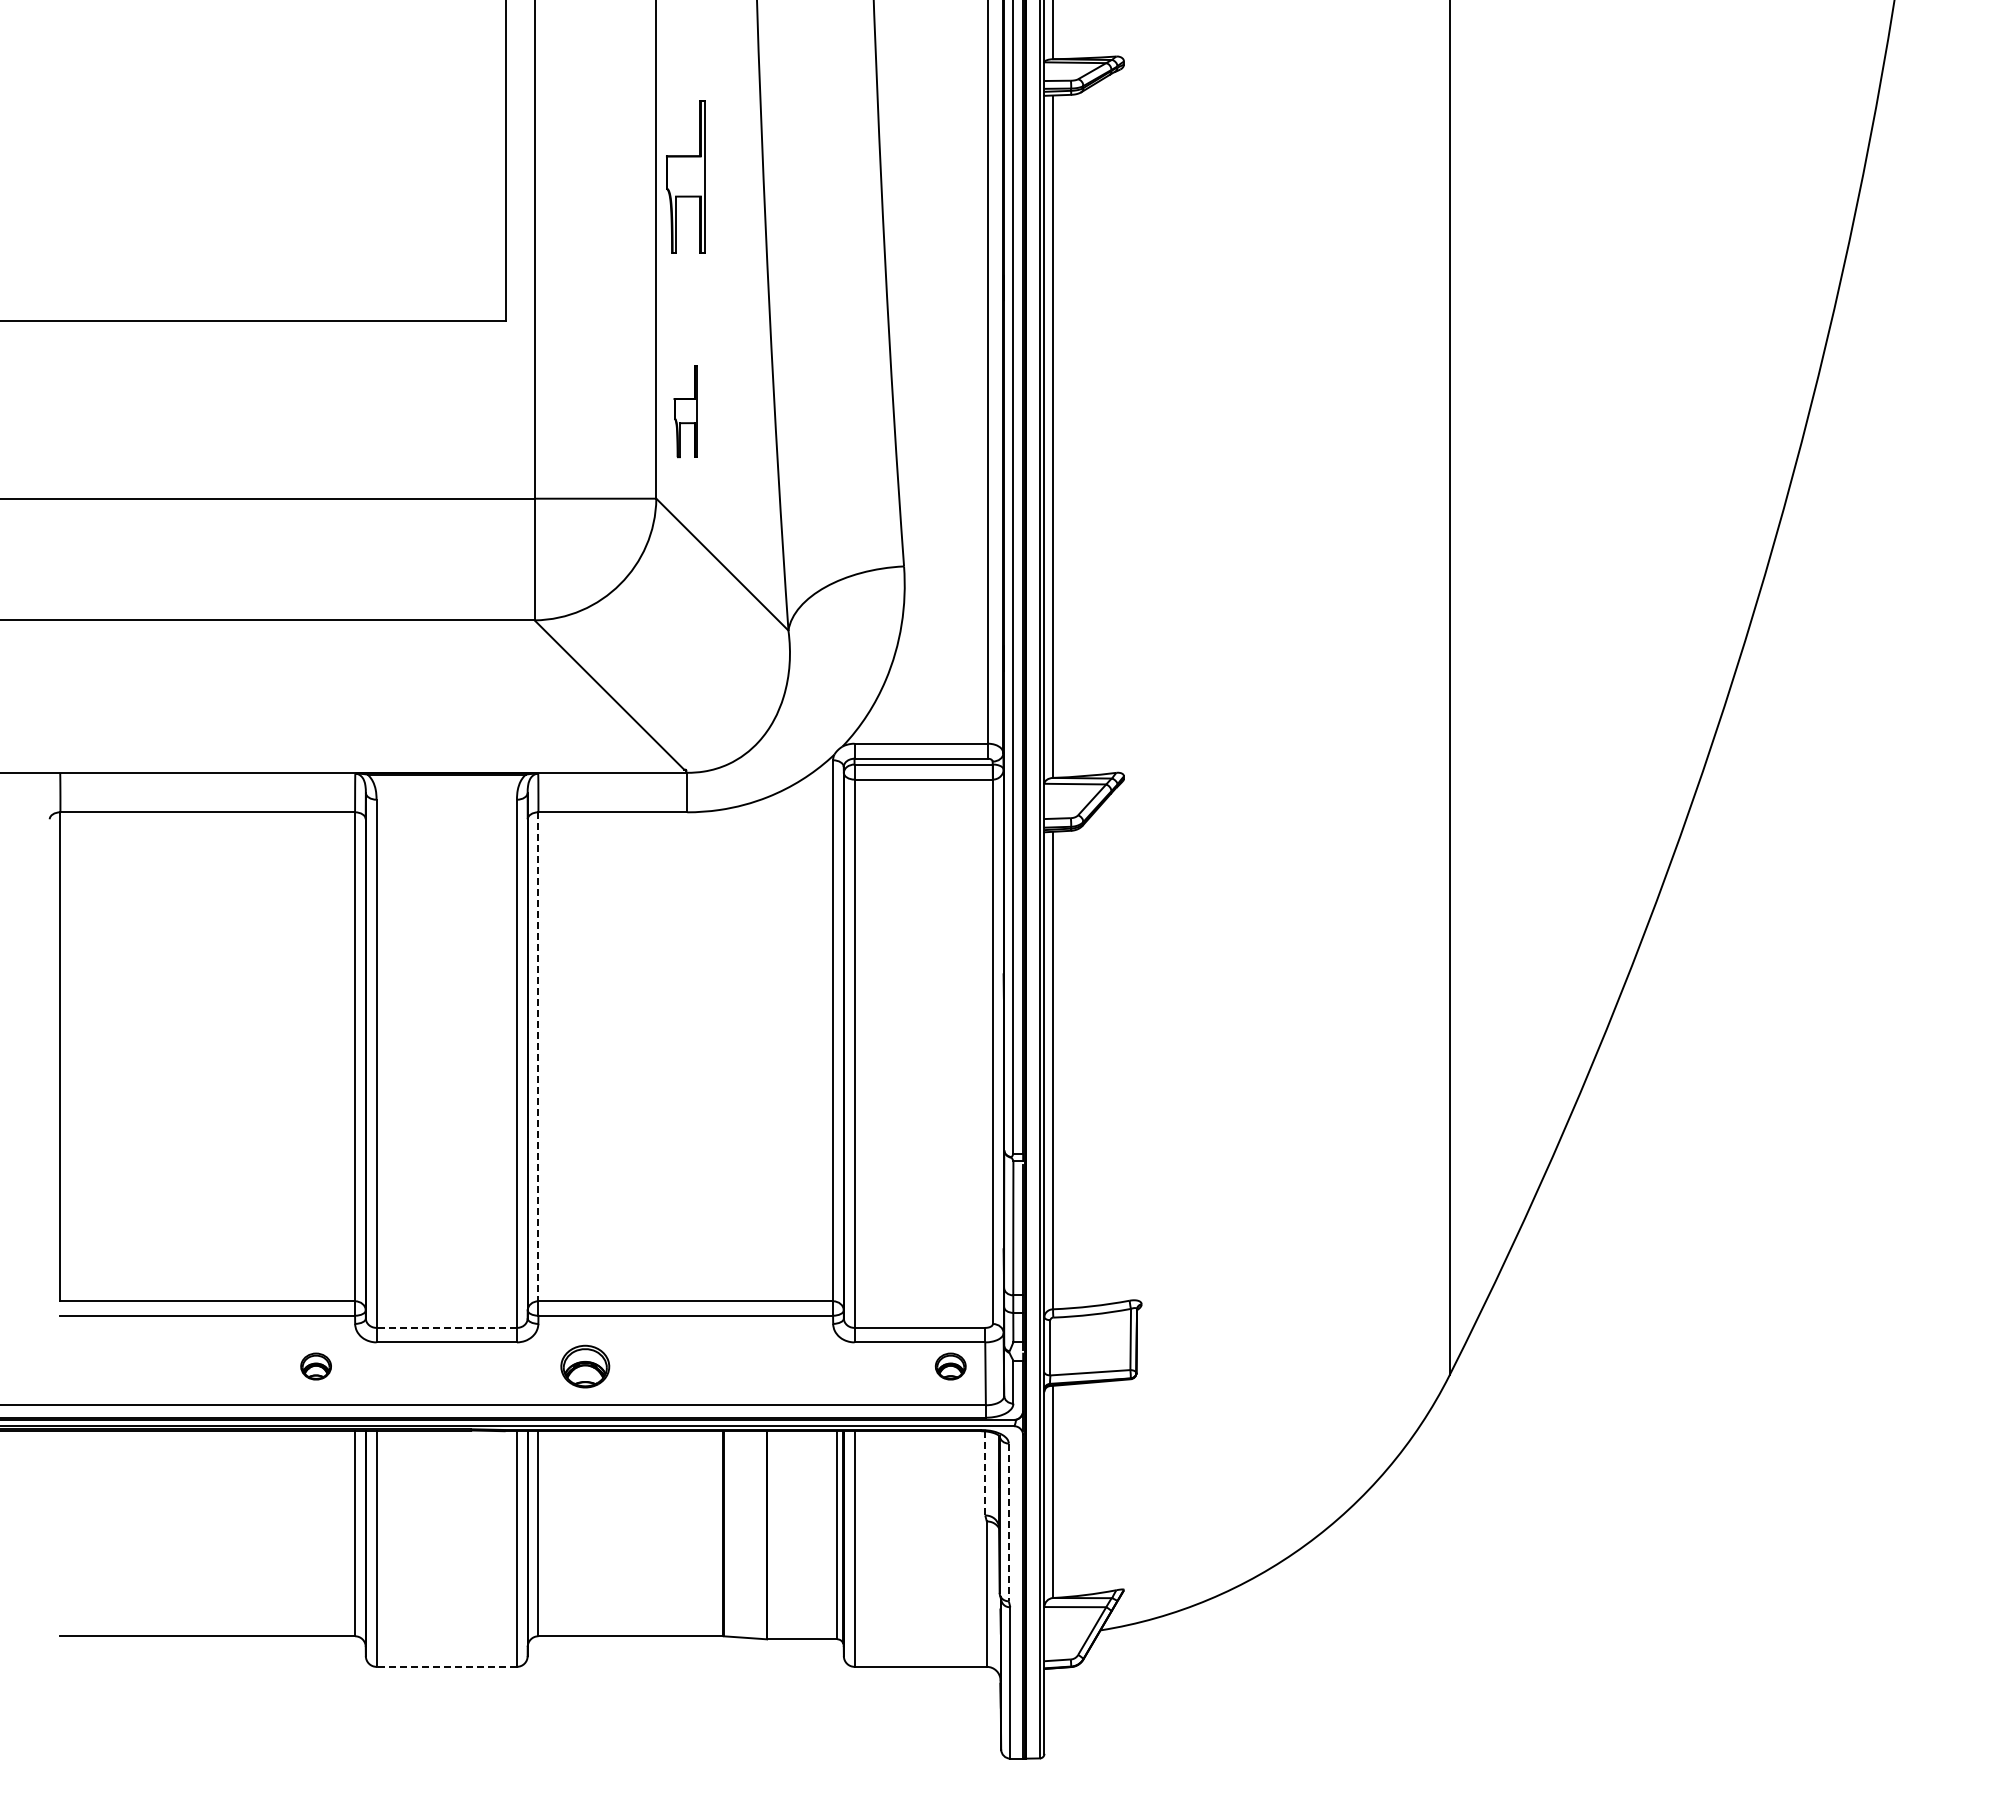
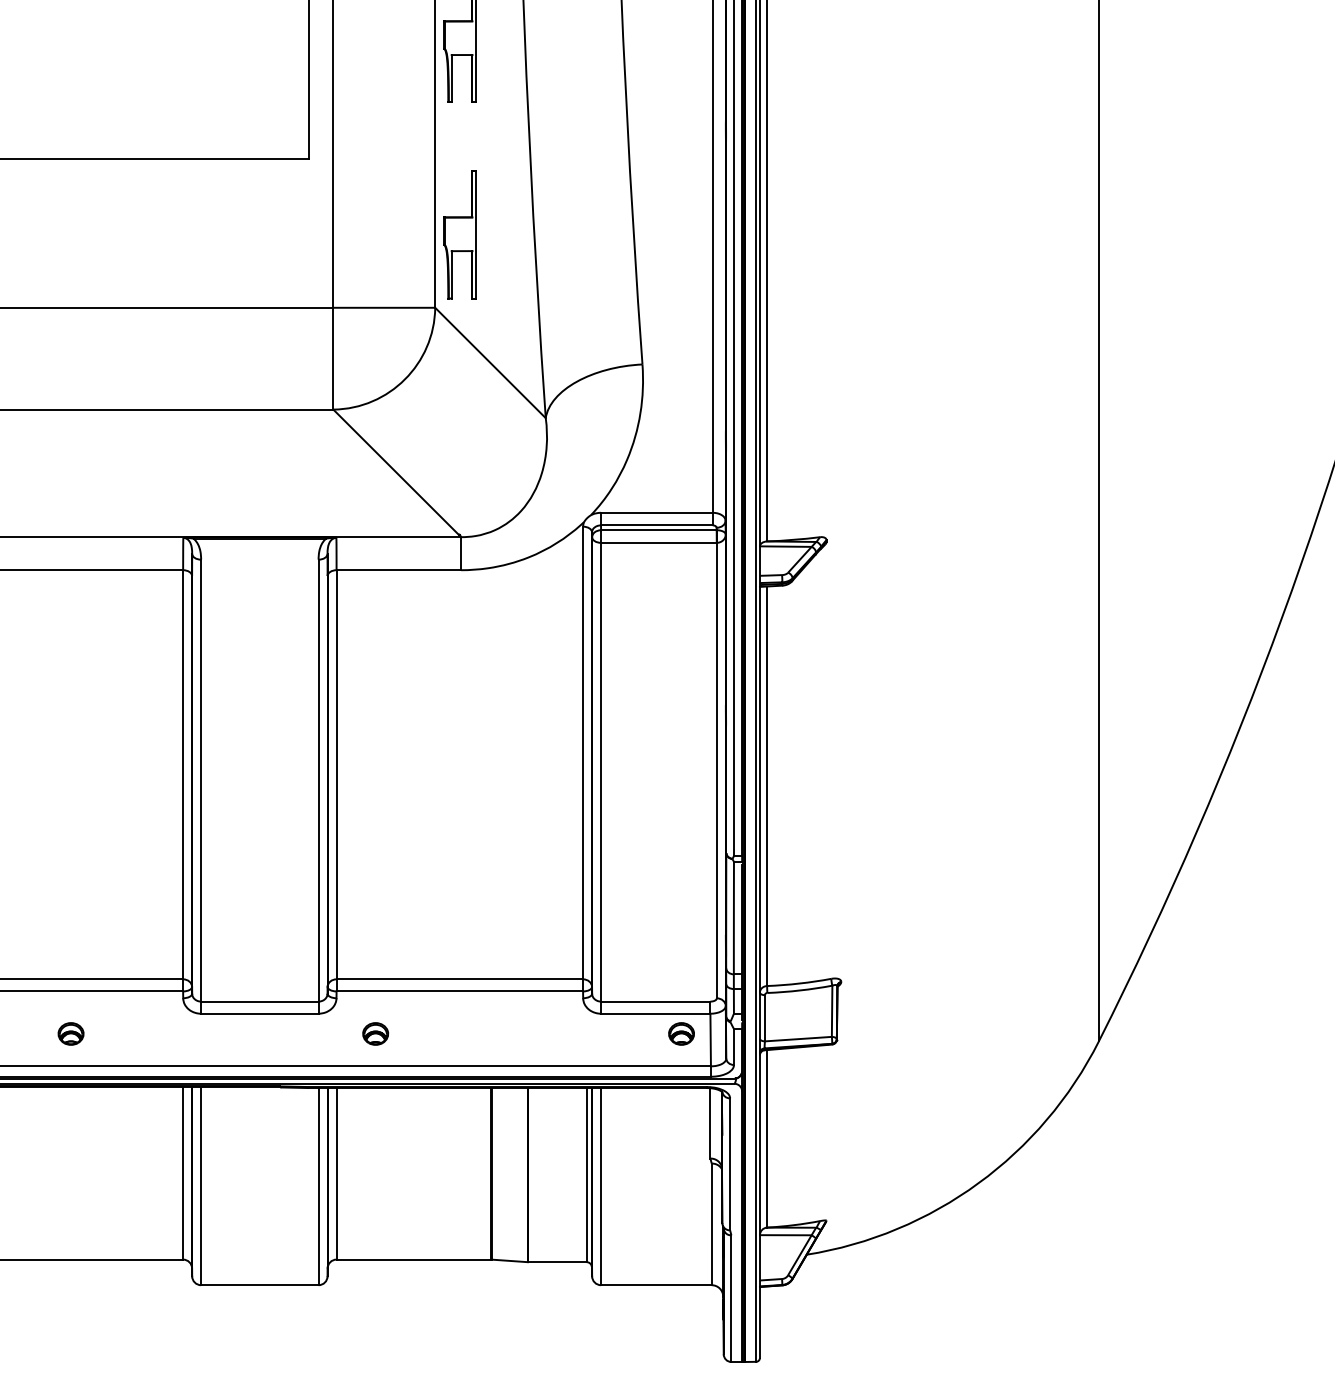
part: (685, 411) -> (459, 234), size x1.67
line: (538, 1057) -> (336, 775), dashed -> solid
line: (446, 1327) -> (259, 1001), dashed -> solid
part: (315, 1366) -> (70, 1033), moved
part: (584, 1366) -> (375, 1033), size x0.62
line: (985, 1472) -> (710, 1122), dashed -> solid
line: (1008, 1522) -> (729, 1164), dashed -> solid
line: (446, 1666) -> (259, 1284), dashed -> solid

